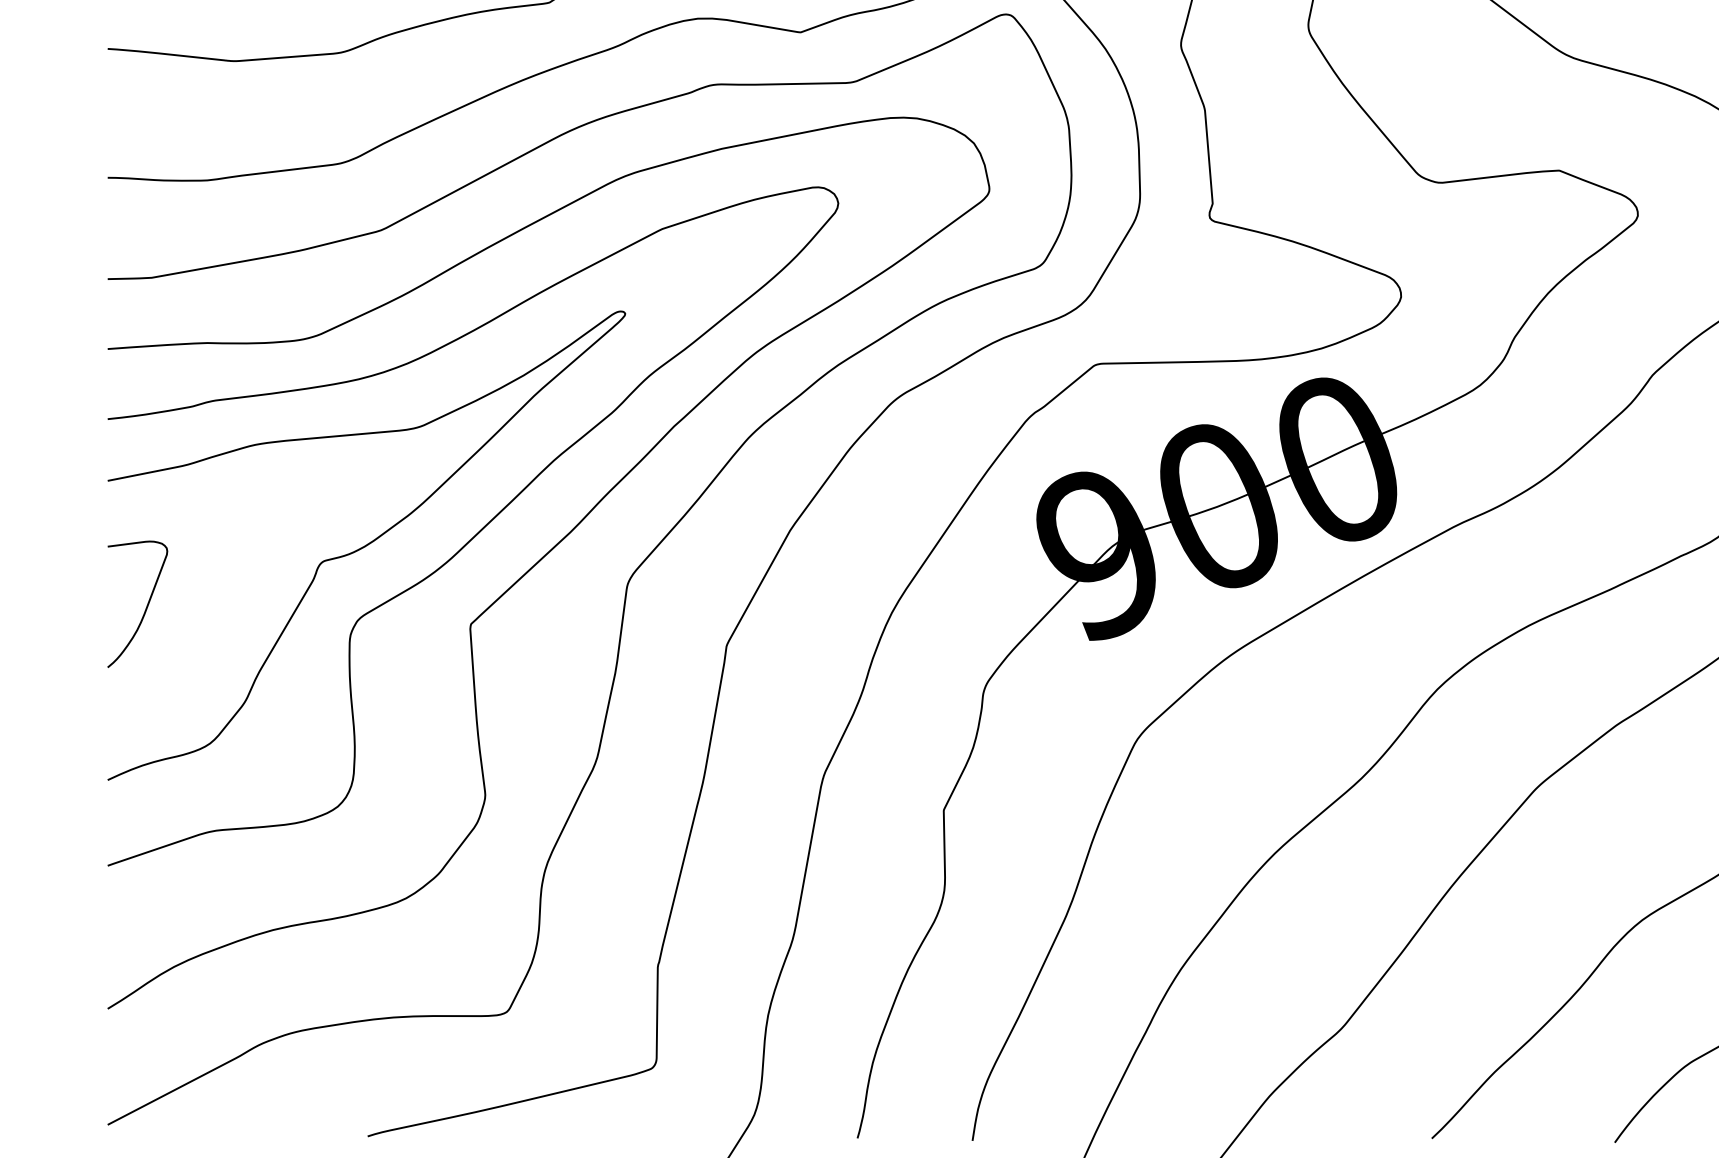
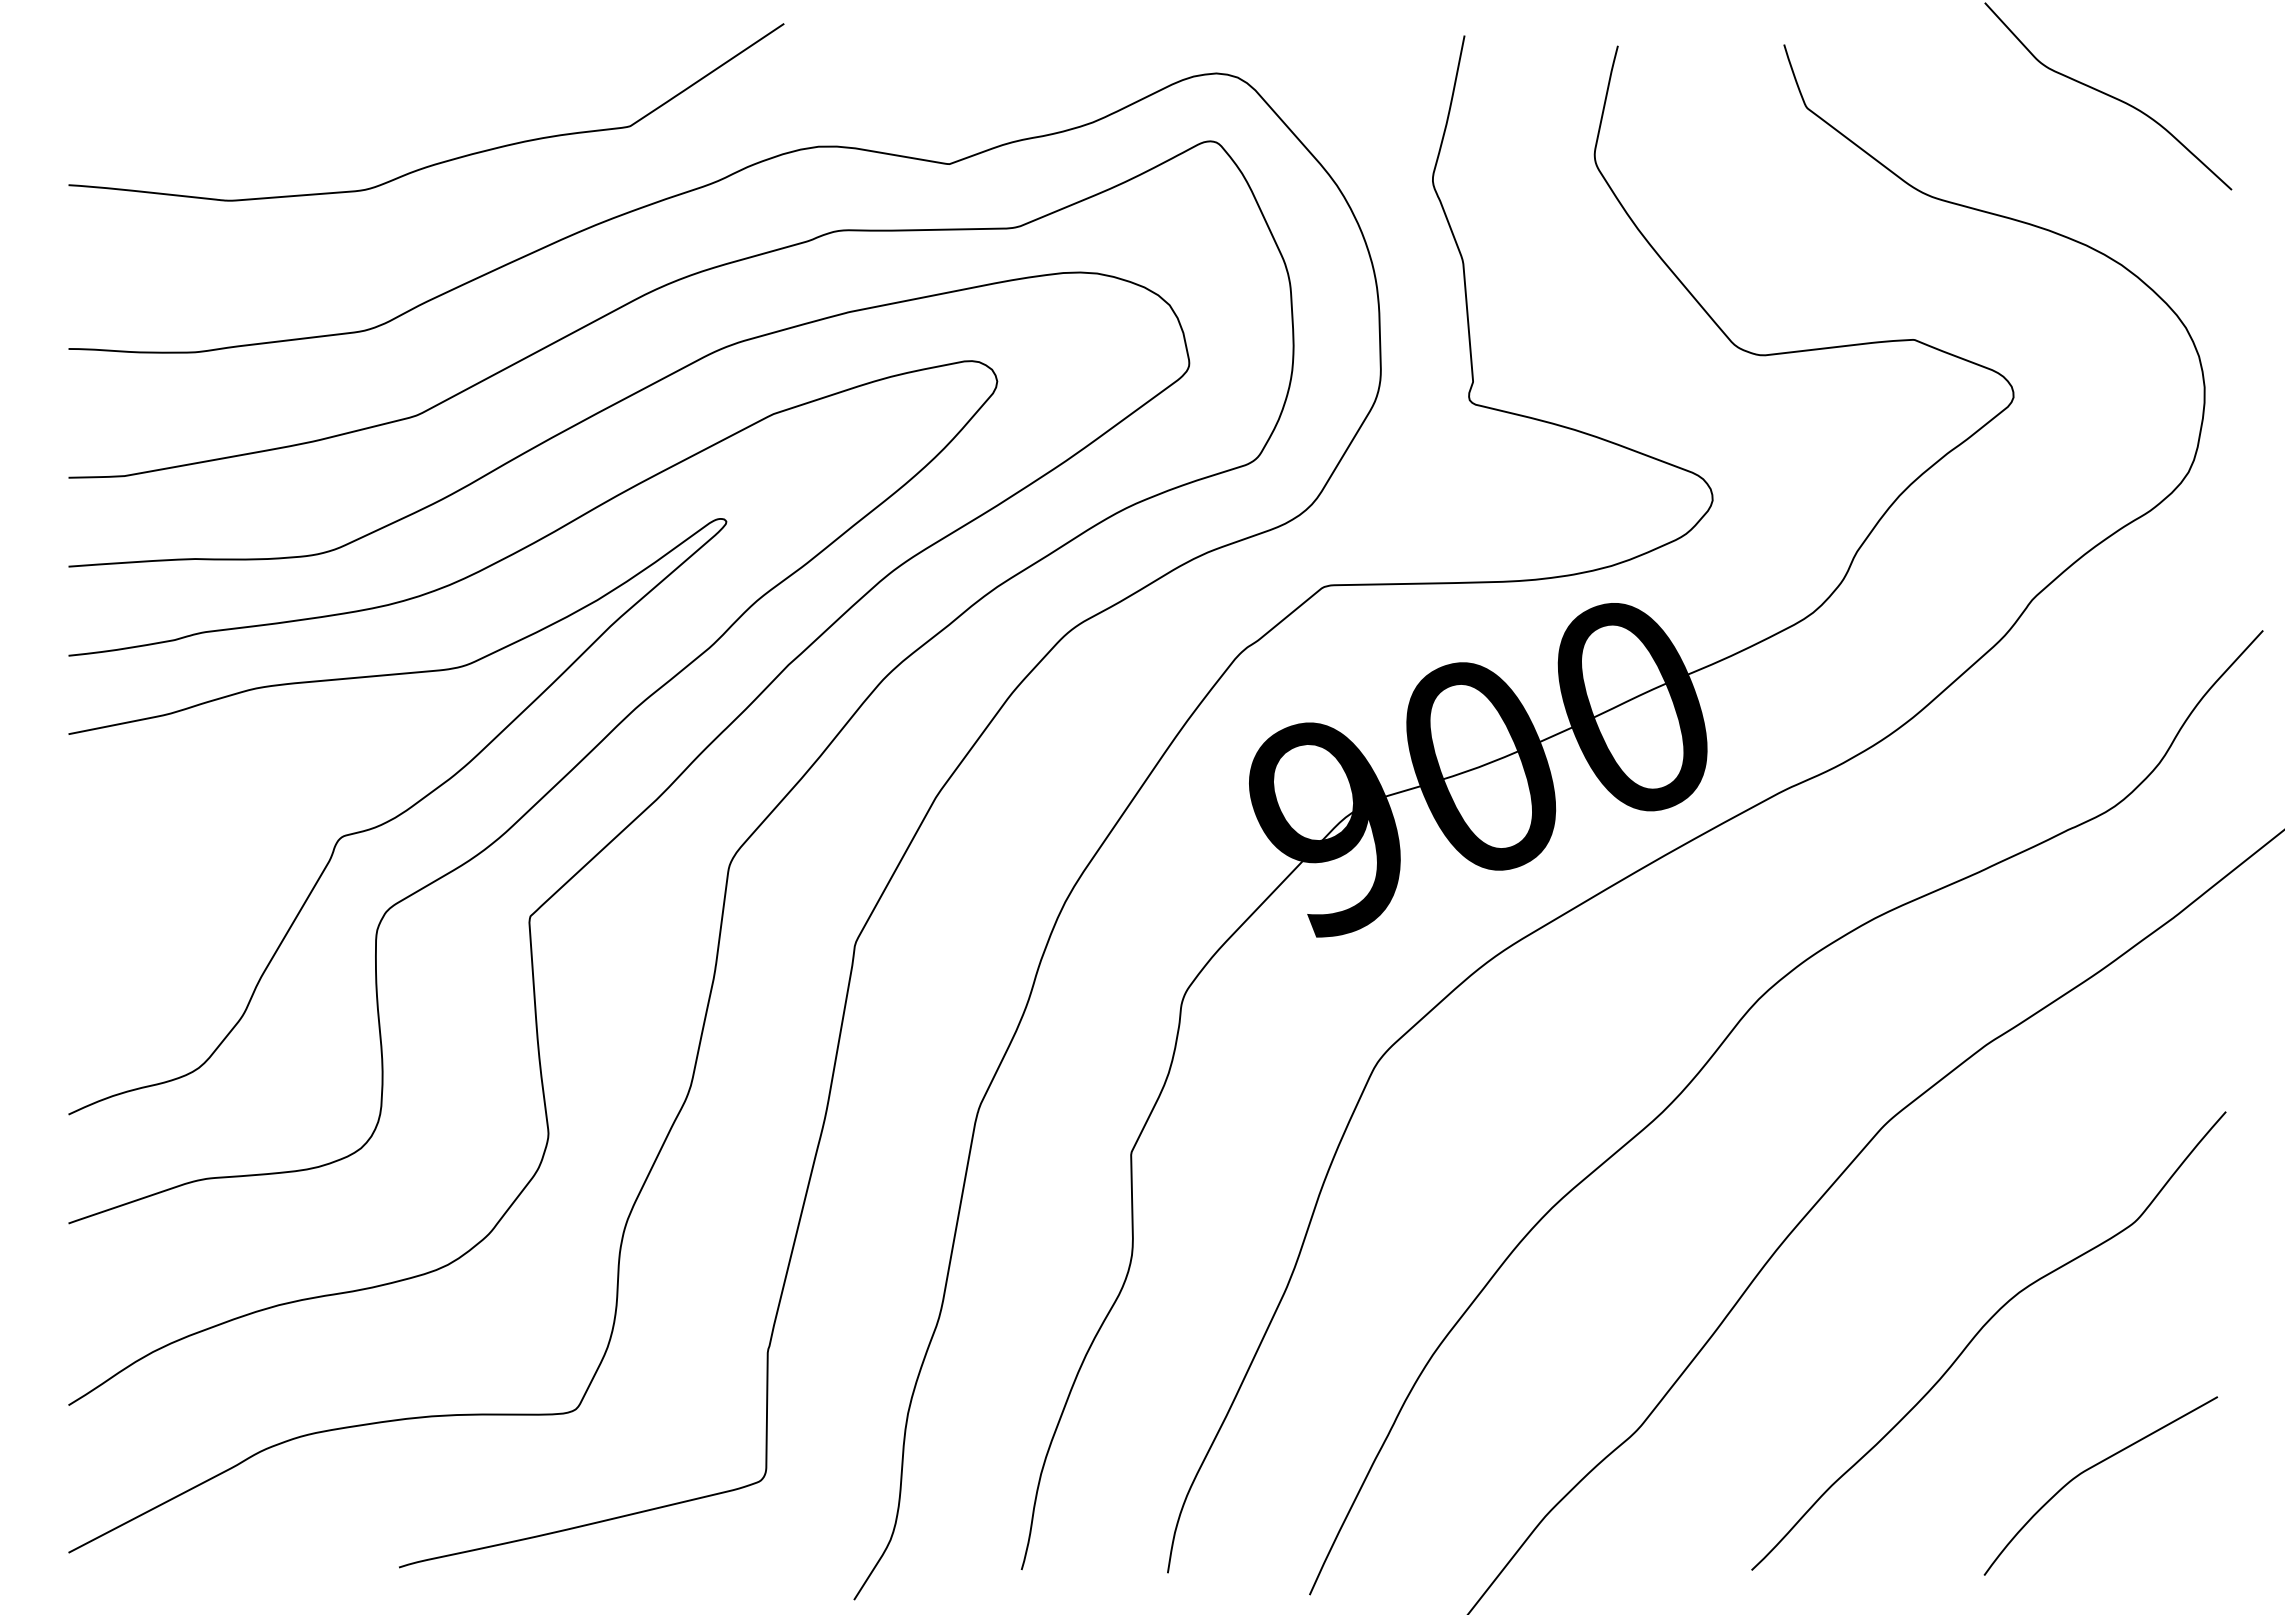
curve: (146, 606) -> (117, 894), removed

